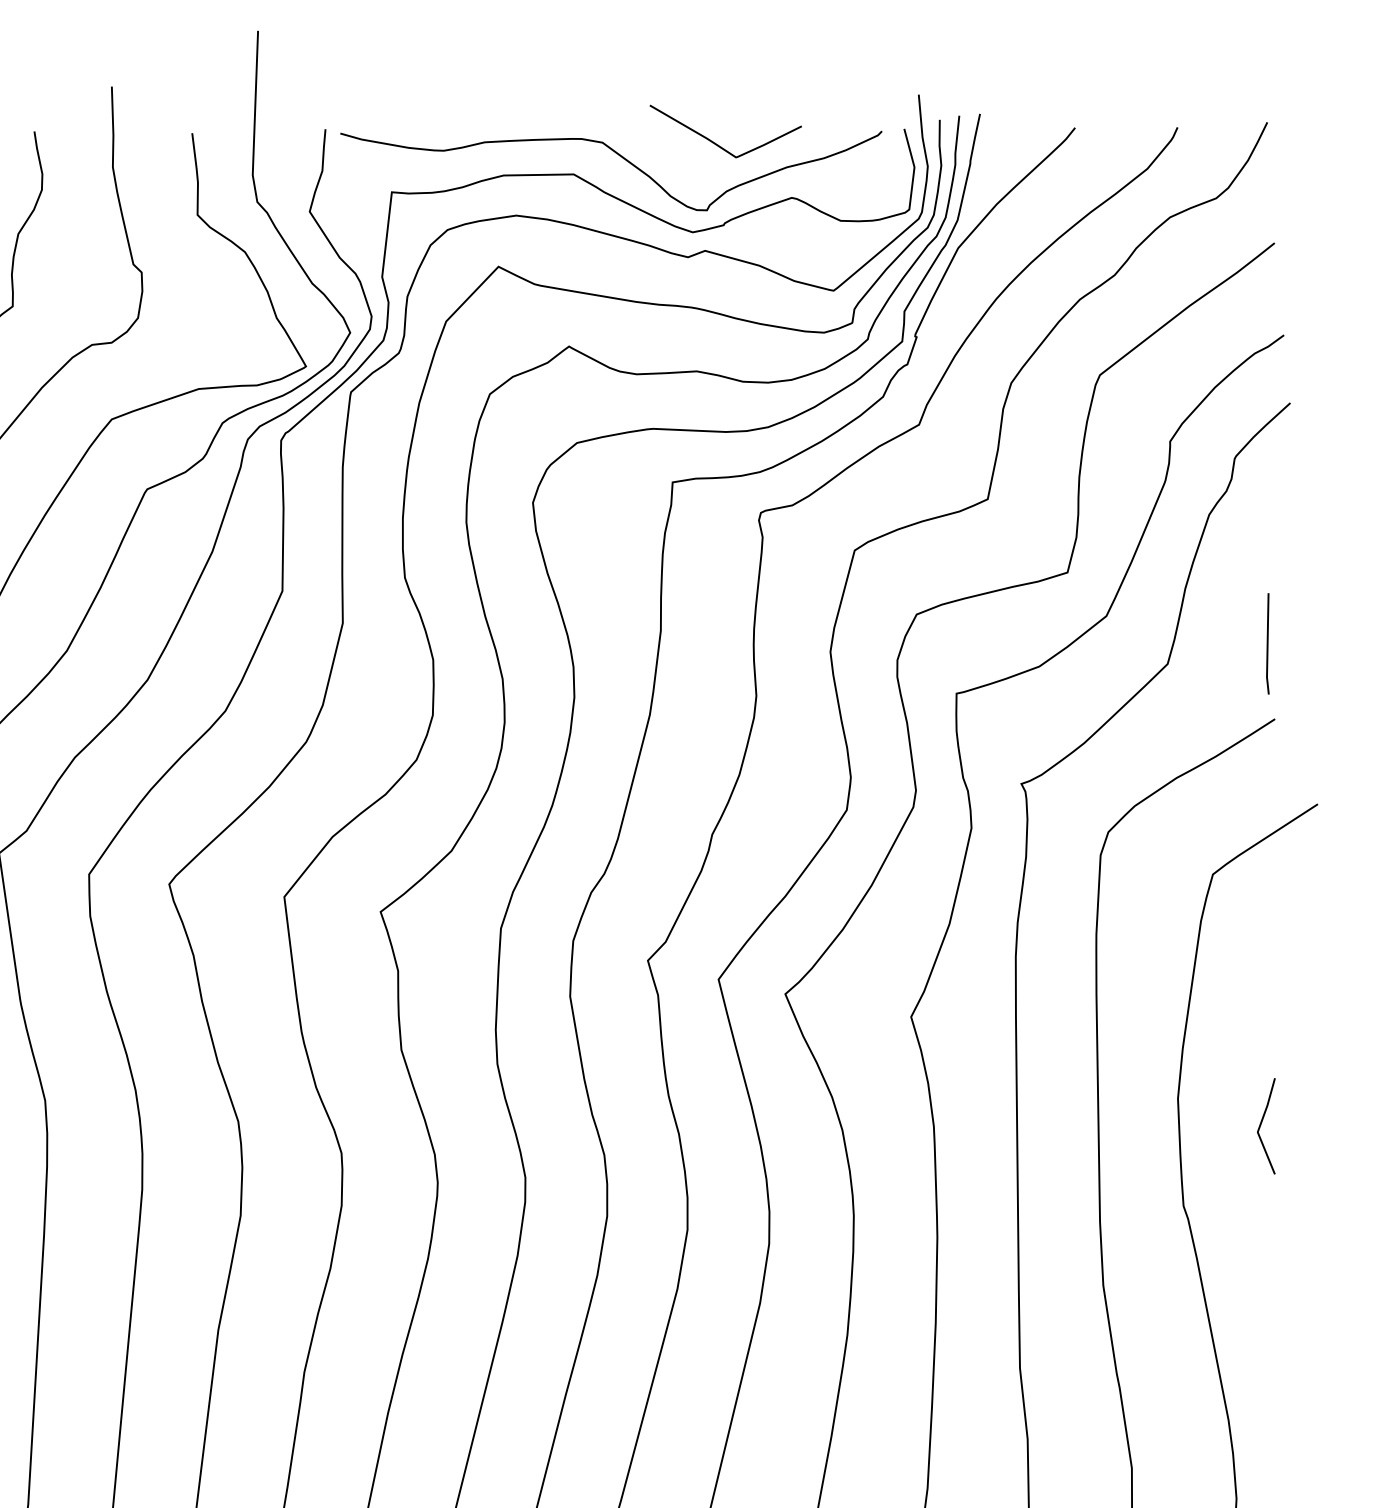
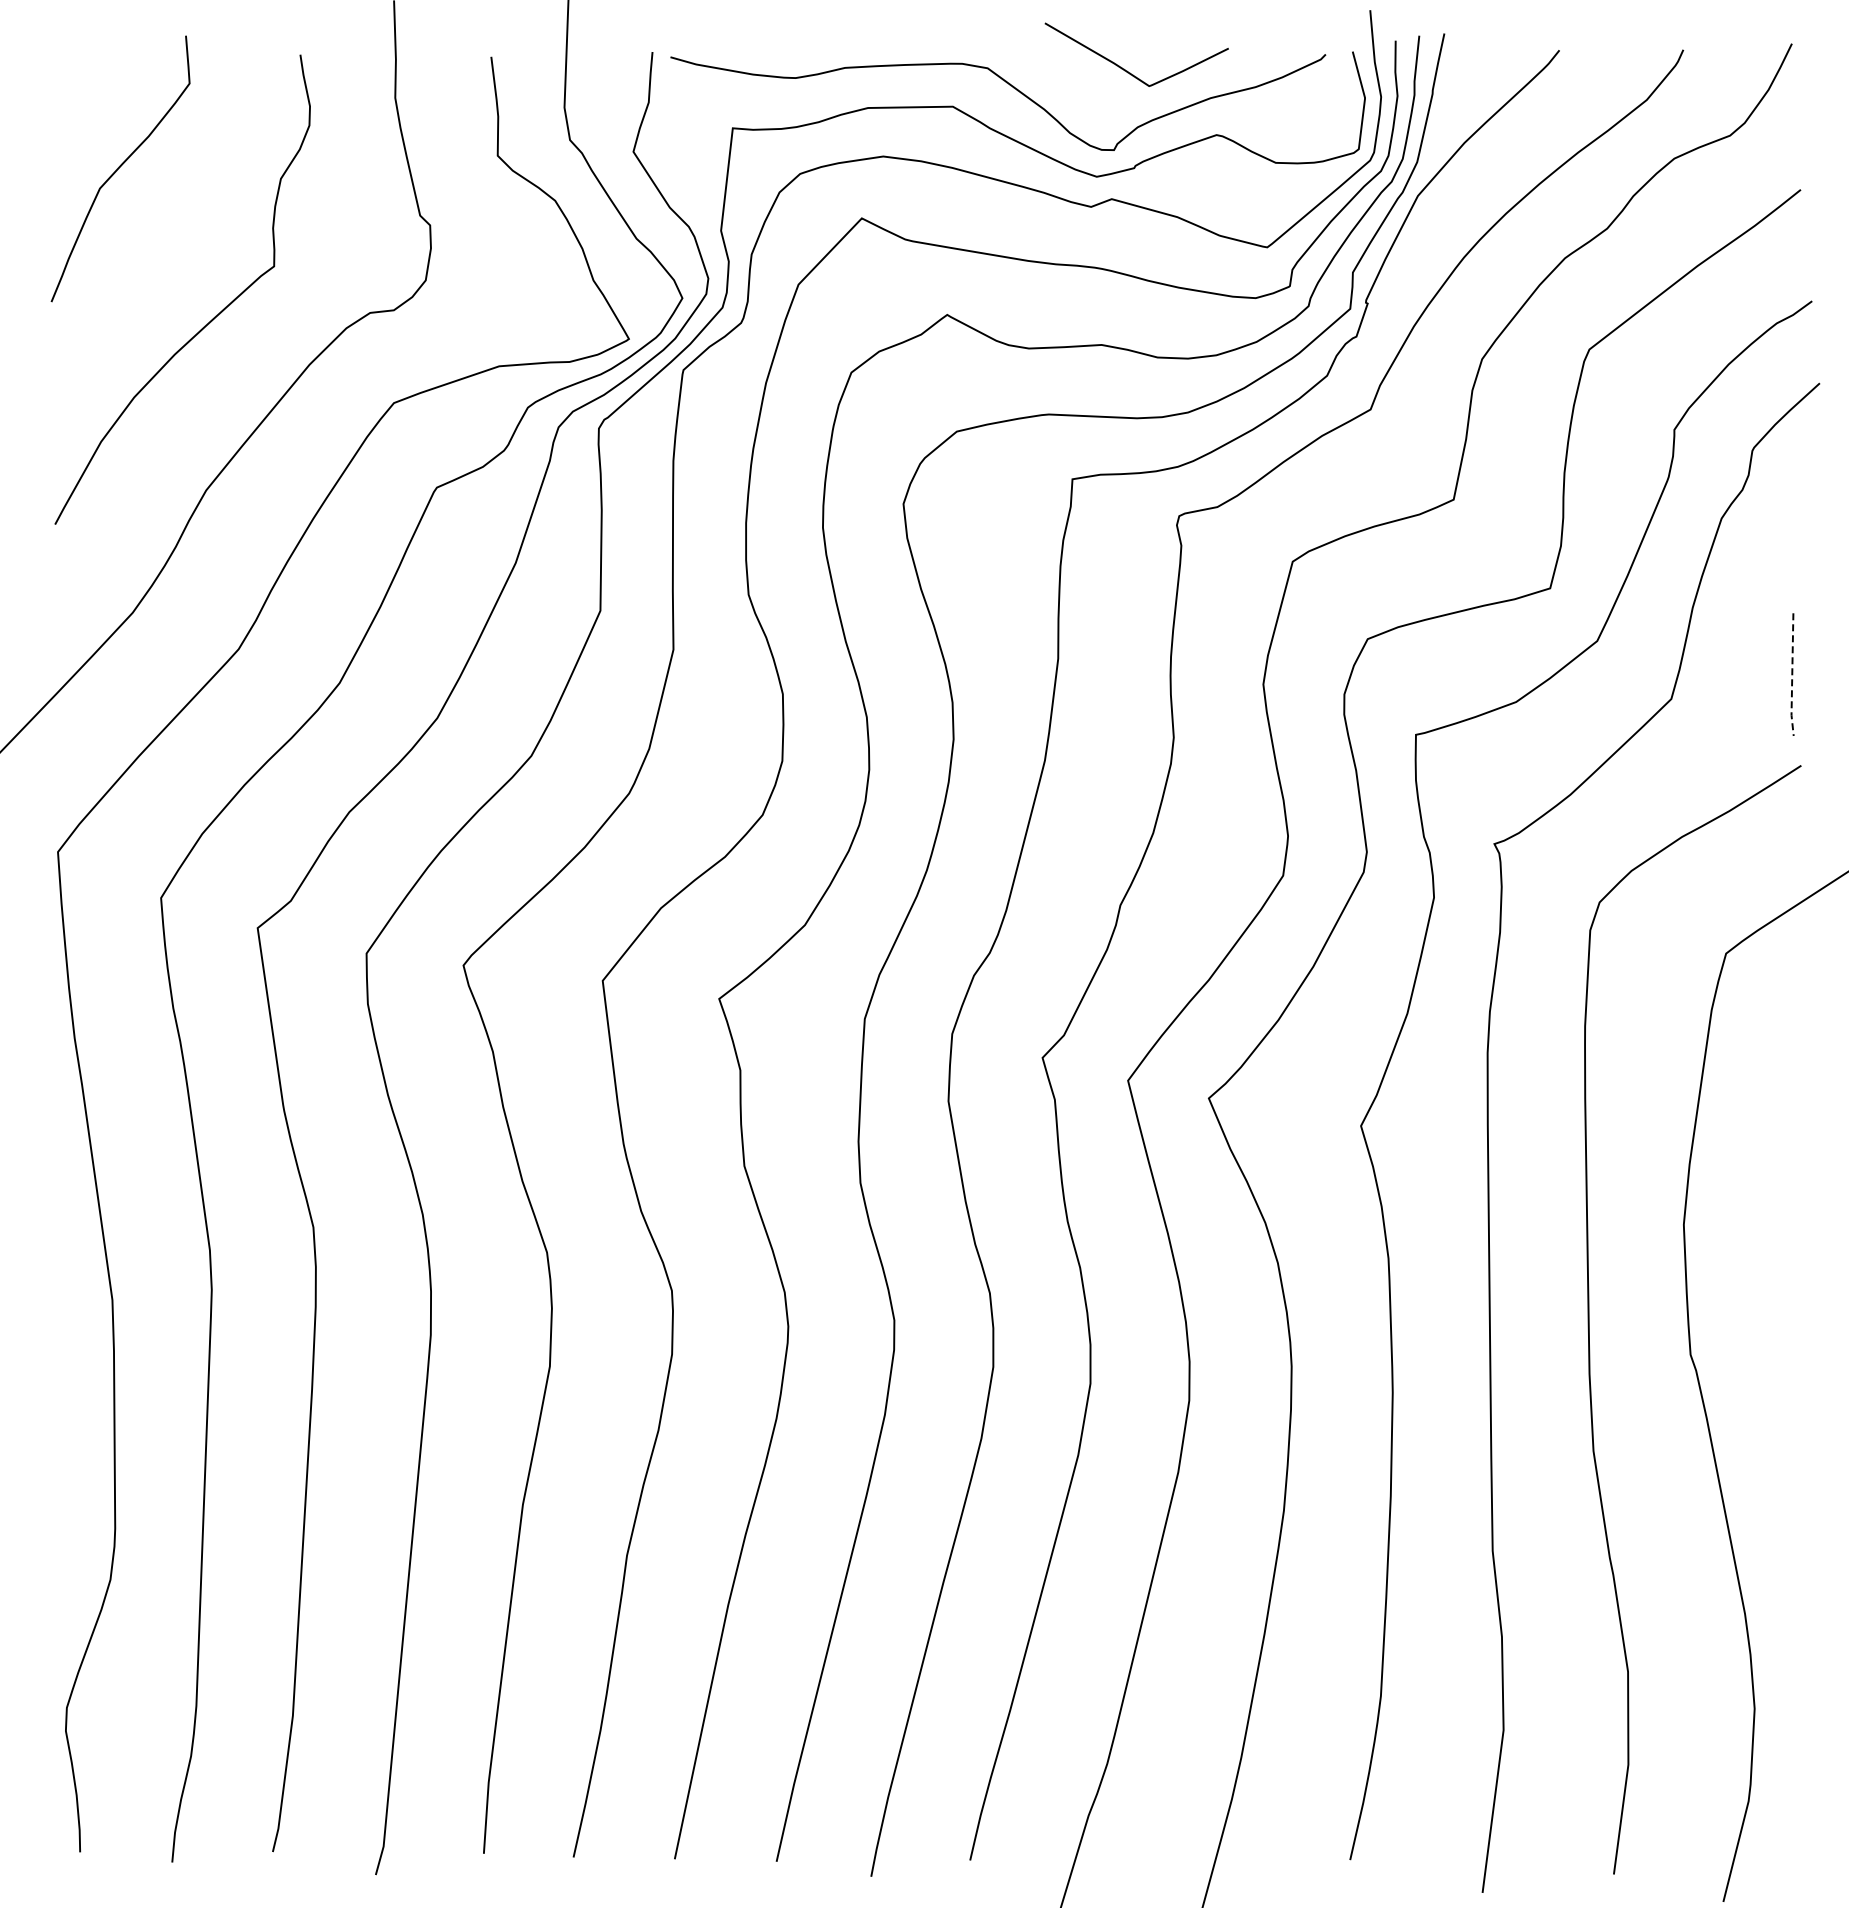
line: (1267, 644) -> (1792, 675), solid -> dashed
curve: (1261, 1125) -> (1784, 1257), removed

